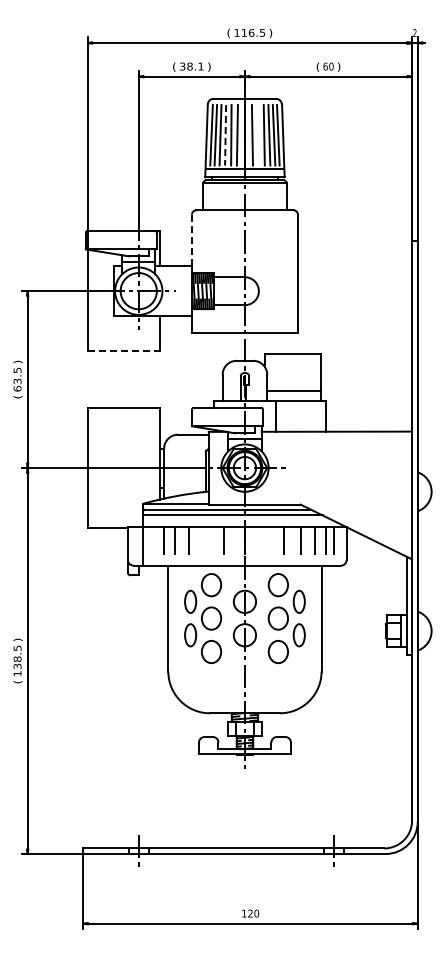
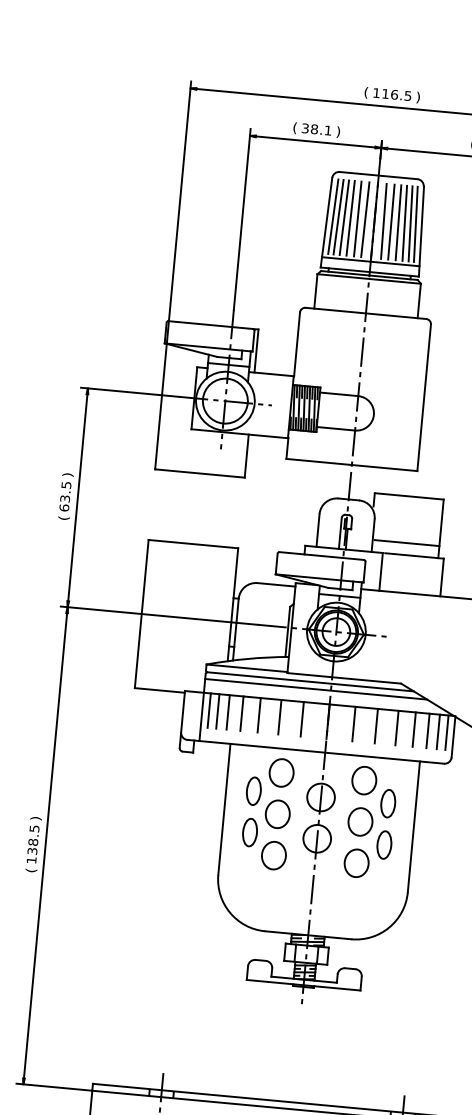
line: (225, 135) -> (350, 218), dashed -> solid
line: (258, 135) -> (391, 222), added
line: (192, 240) -> (297, 344), dashed -> solid
line: (124, 351) -> (200, 474), dashed -> solid
line: (148, 540) -> (208, 710), added
line: (155, 540) -> (217, 711), added
line: (205, 540) -> (279, 717), added
line: (265, 540) -> (353, 723), added
line: (341, 540) -> (447, 732), added

